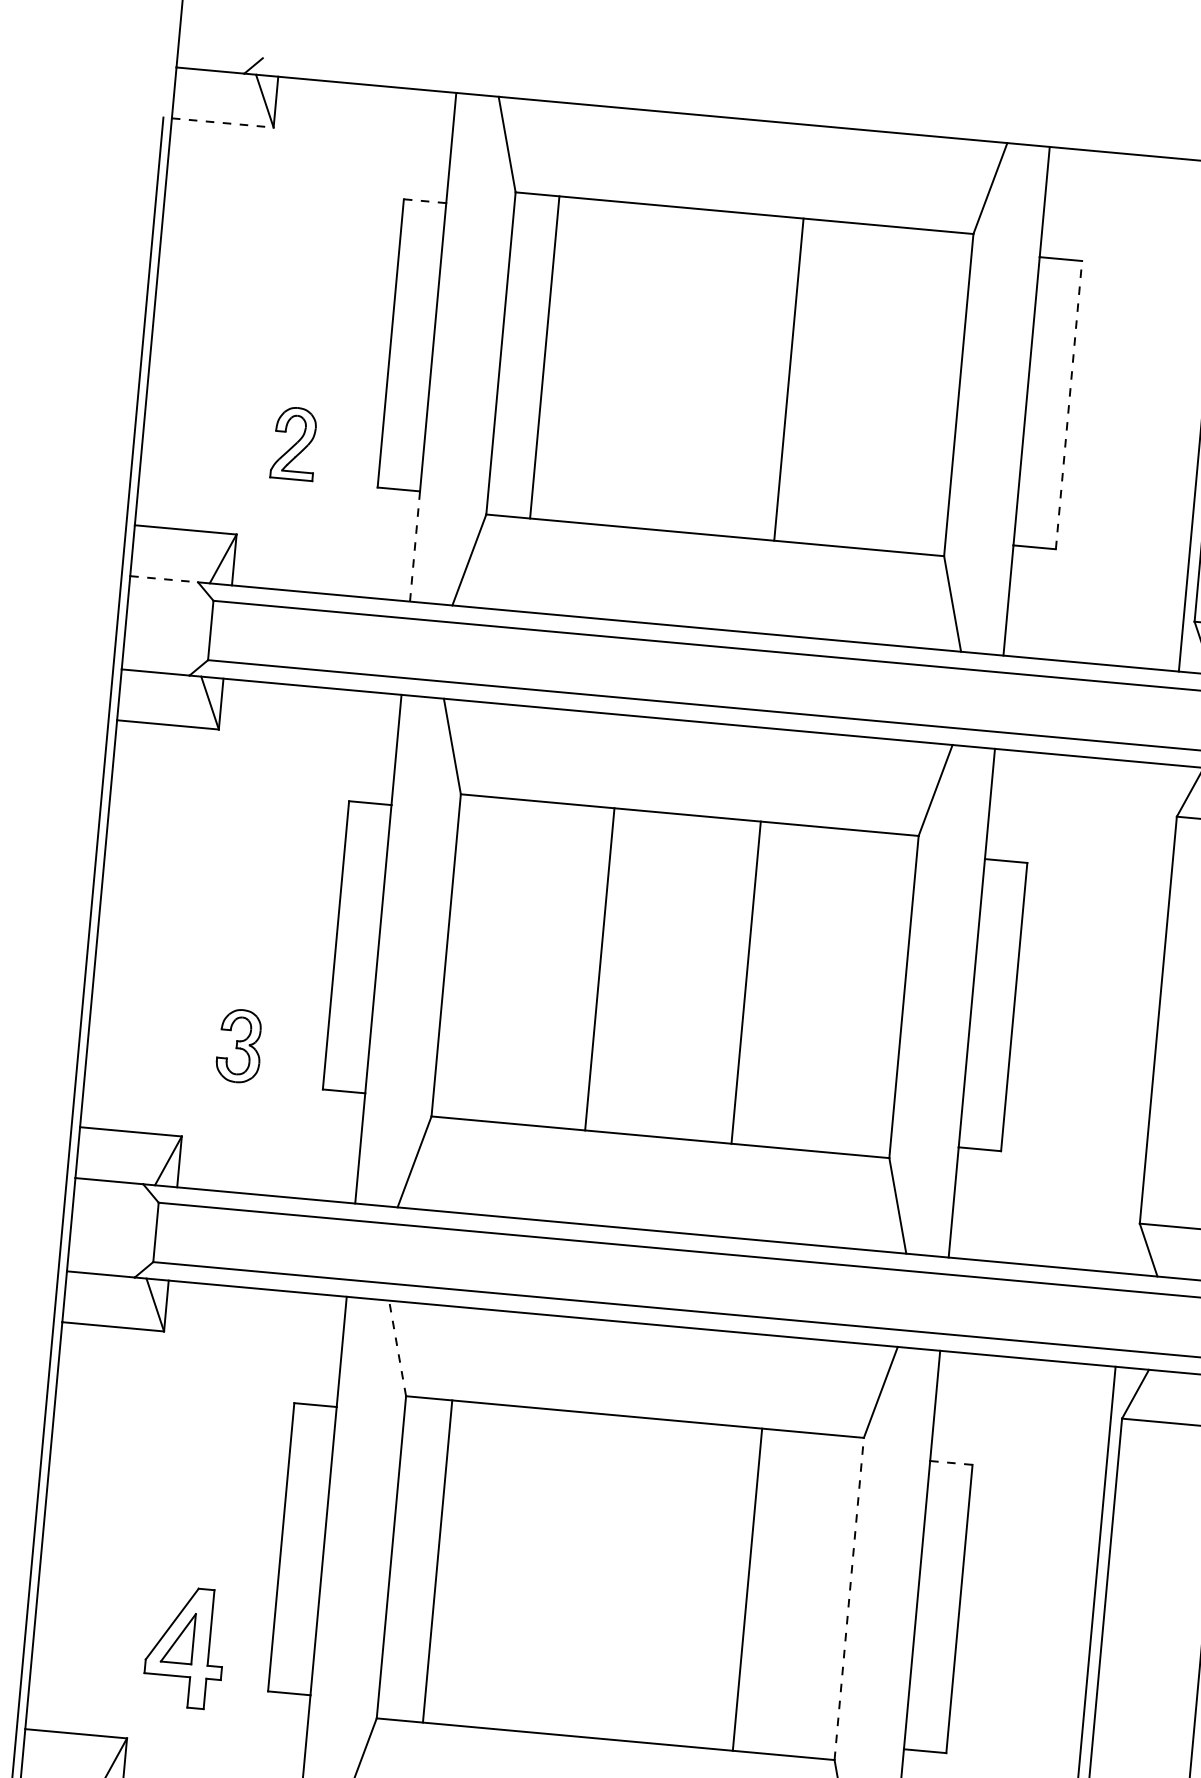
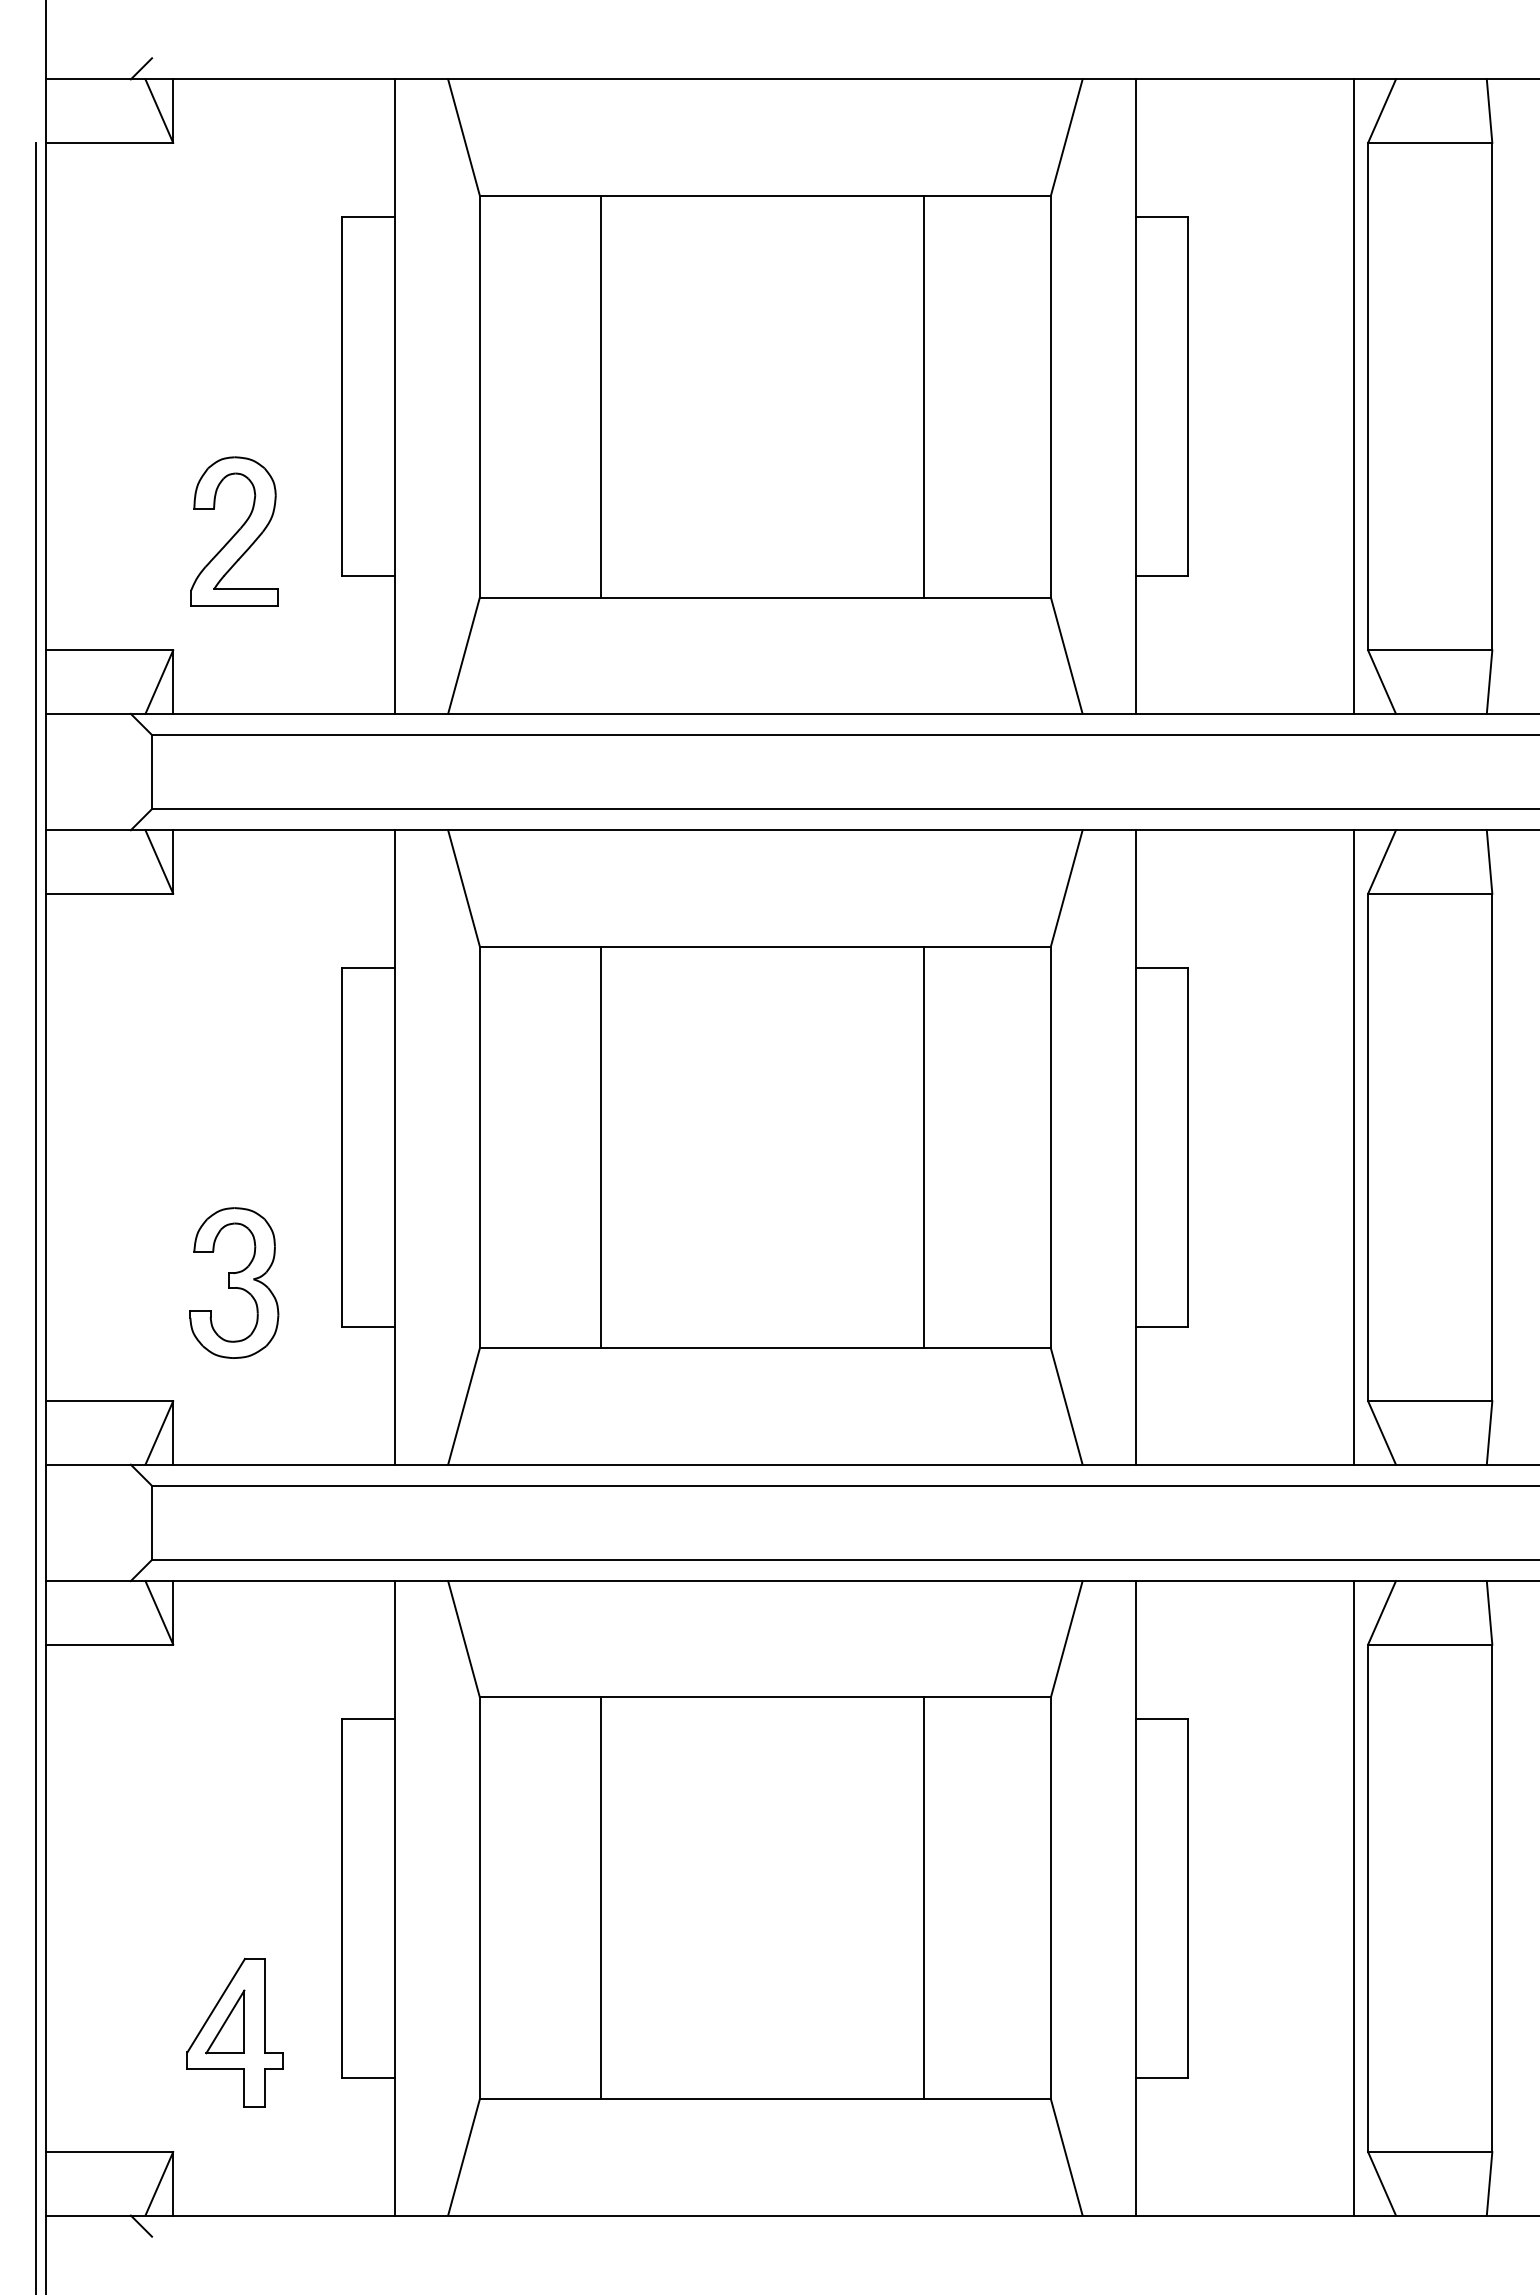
line: (223, 122) -> (110, 142), dashed -> solid
line: (425, 200) -> (369, 216), dashed -> solid
line: (544, 357) -> (601, 396), moved
line: (789, 379) -> (924, 396), moved
line: (1069, 405) -> (1188, 396), dashed -> solid
part: (294, 443) -> (234, 531), size x1.67
line: (415, 546) -> (395, 645), dashed -> solid
line: (164, 578) -> (89, 713), dashed -> solid
line: (599, 969) -> (601, 1147), moved
line: (746, 982) -> (924, 1147), moved
line: (1147, 1019) -> (1354, 1147), added
part: (239, 1045) -> (234, 1282), size x1.67
line: (397, 1347) -> (463, 1638), dashed -> solid
line: (951, 1462) -> (1162, 1718), dashed -> solid
line: (437, 1561) -> (601, 1898), moved
line: (848, 1599) -> (1050, 1898), dashed -> solid

